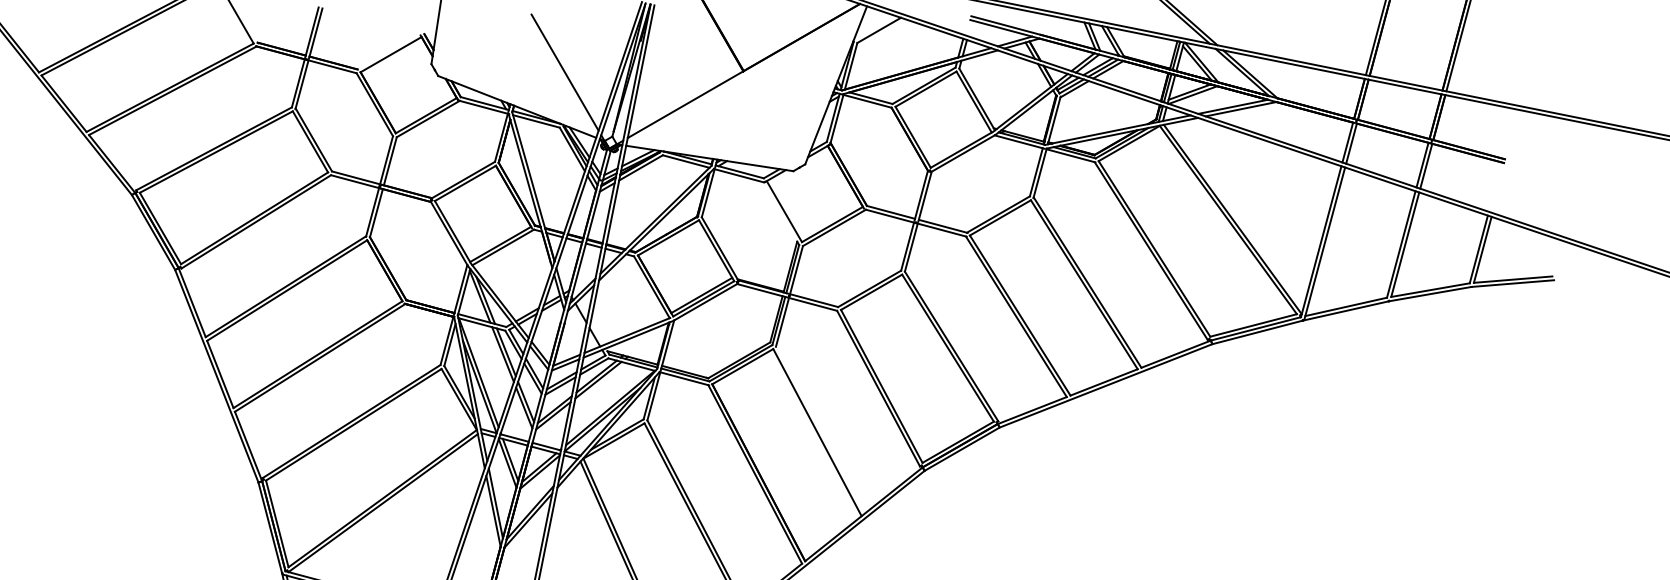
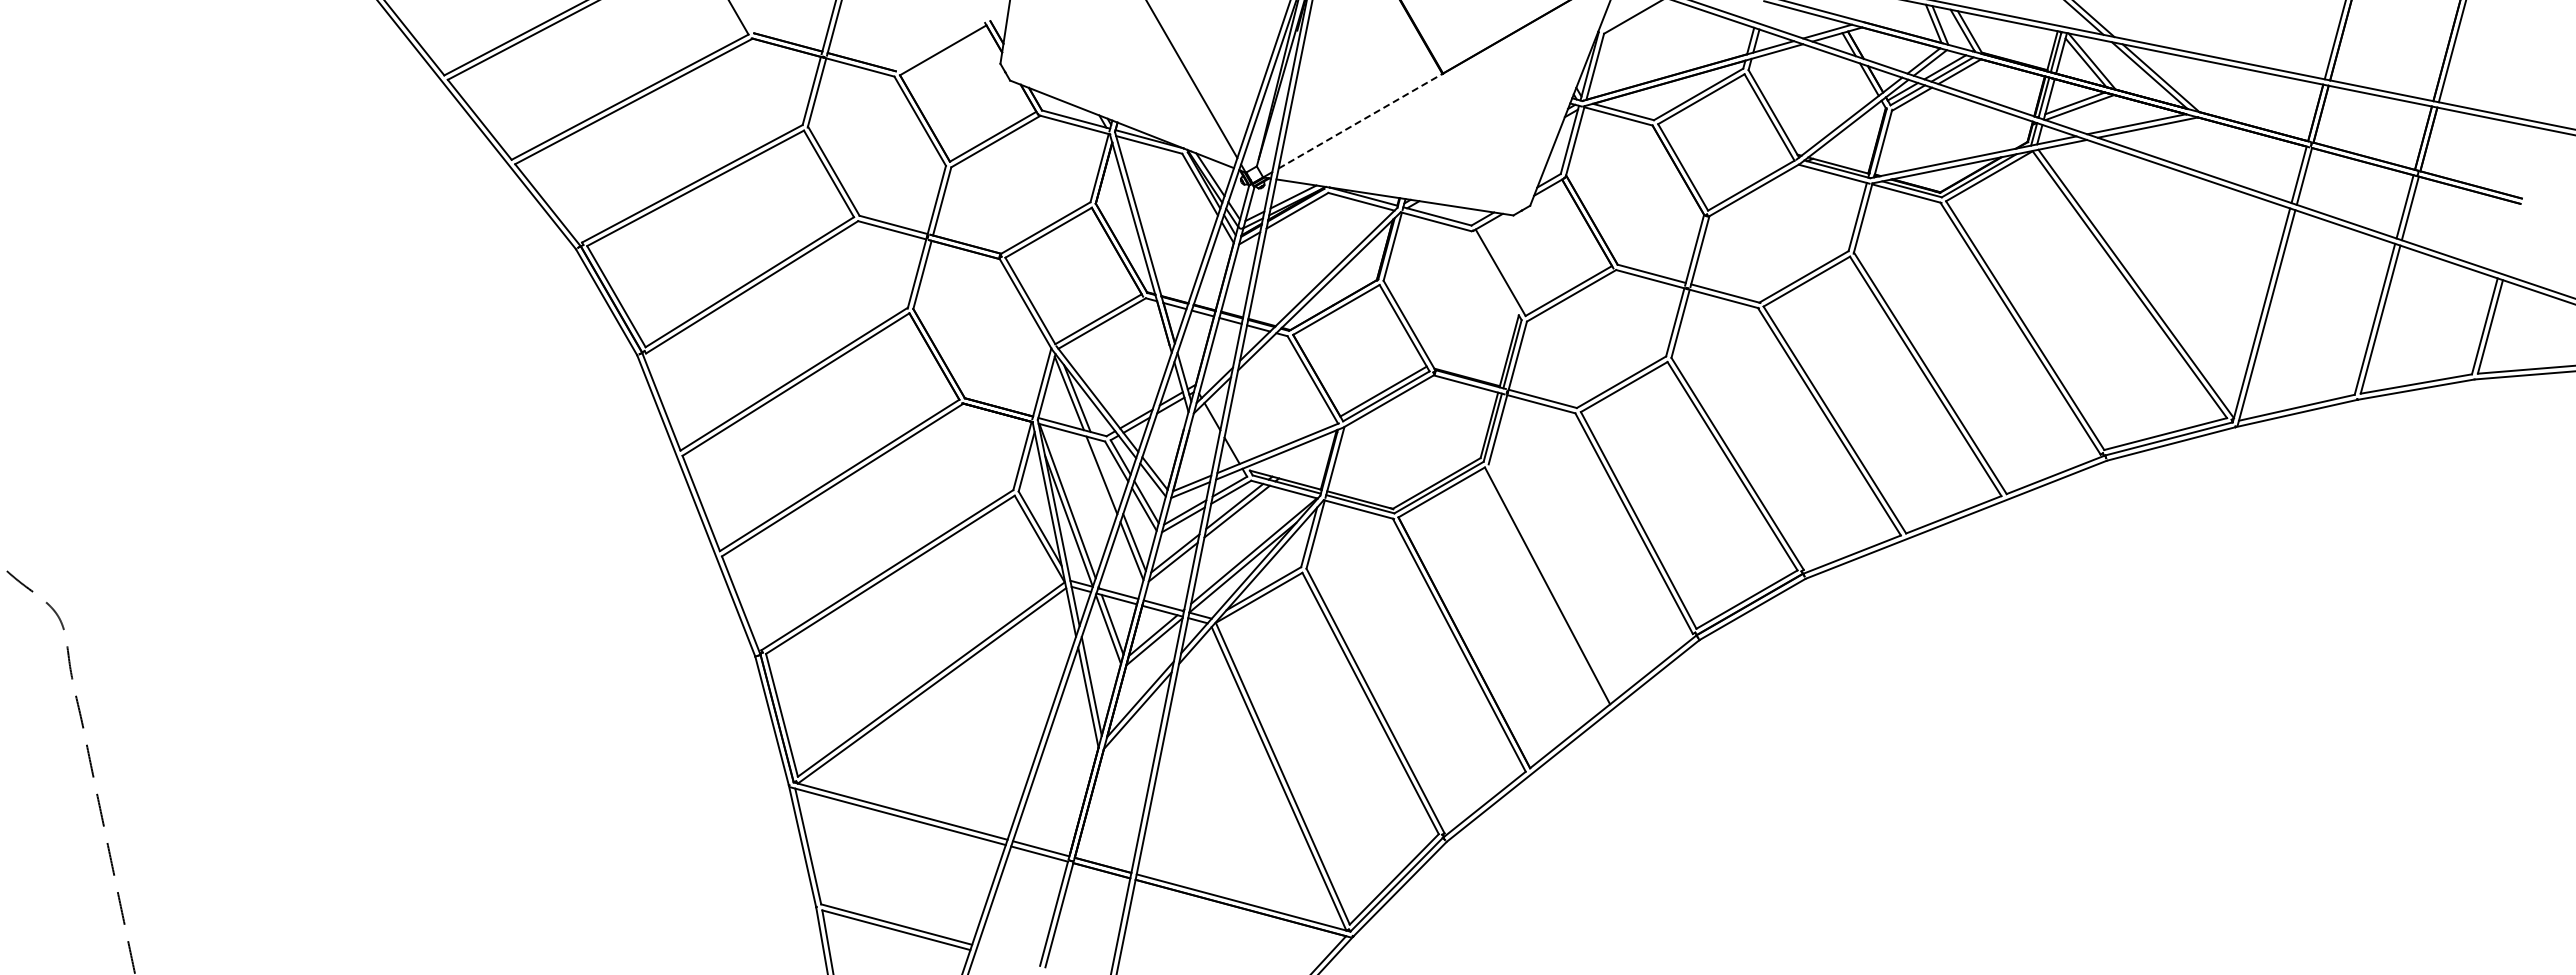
line: (685, 104) -> (1360, 121), solid -> dashed
line: (506, 352) -> (1106, 472), removed

